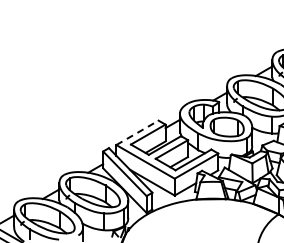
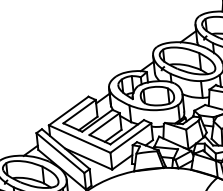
line: (137, 132) -> (68, 110), dashed -> solid

